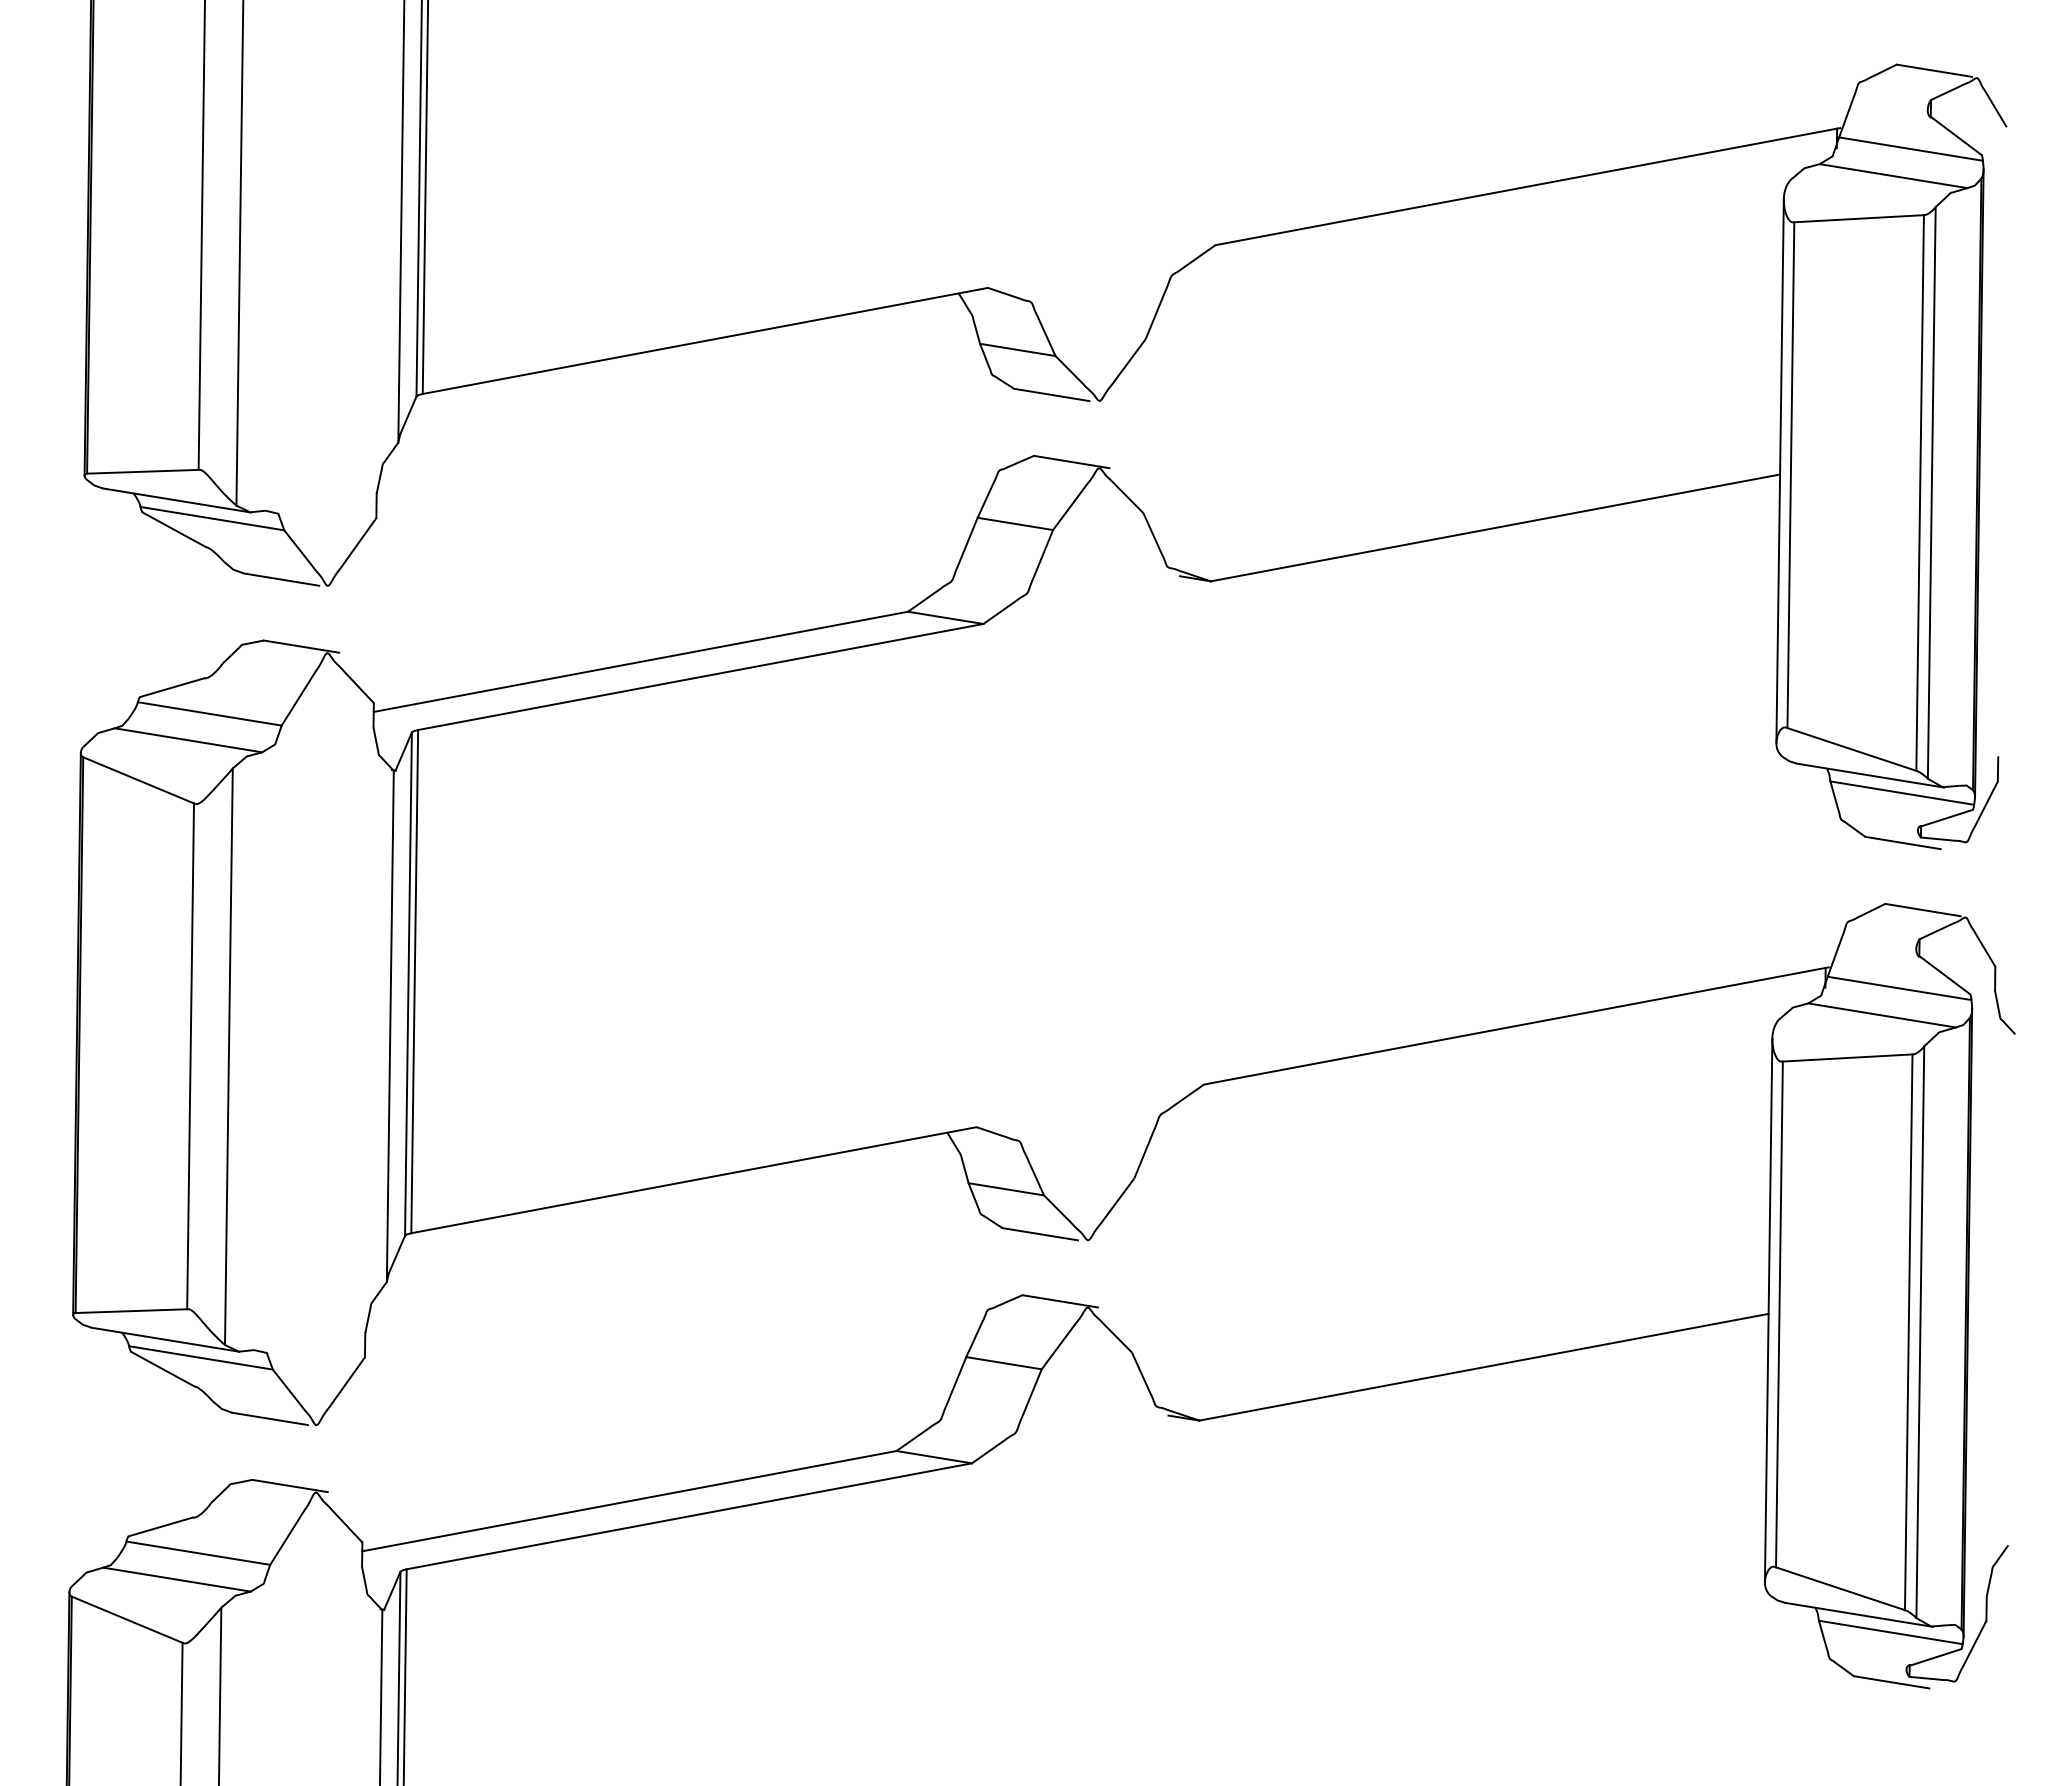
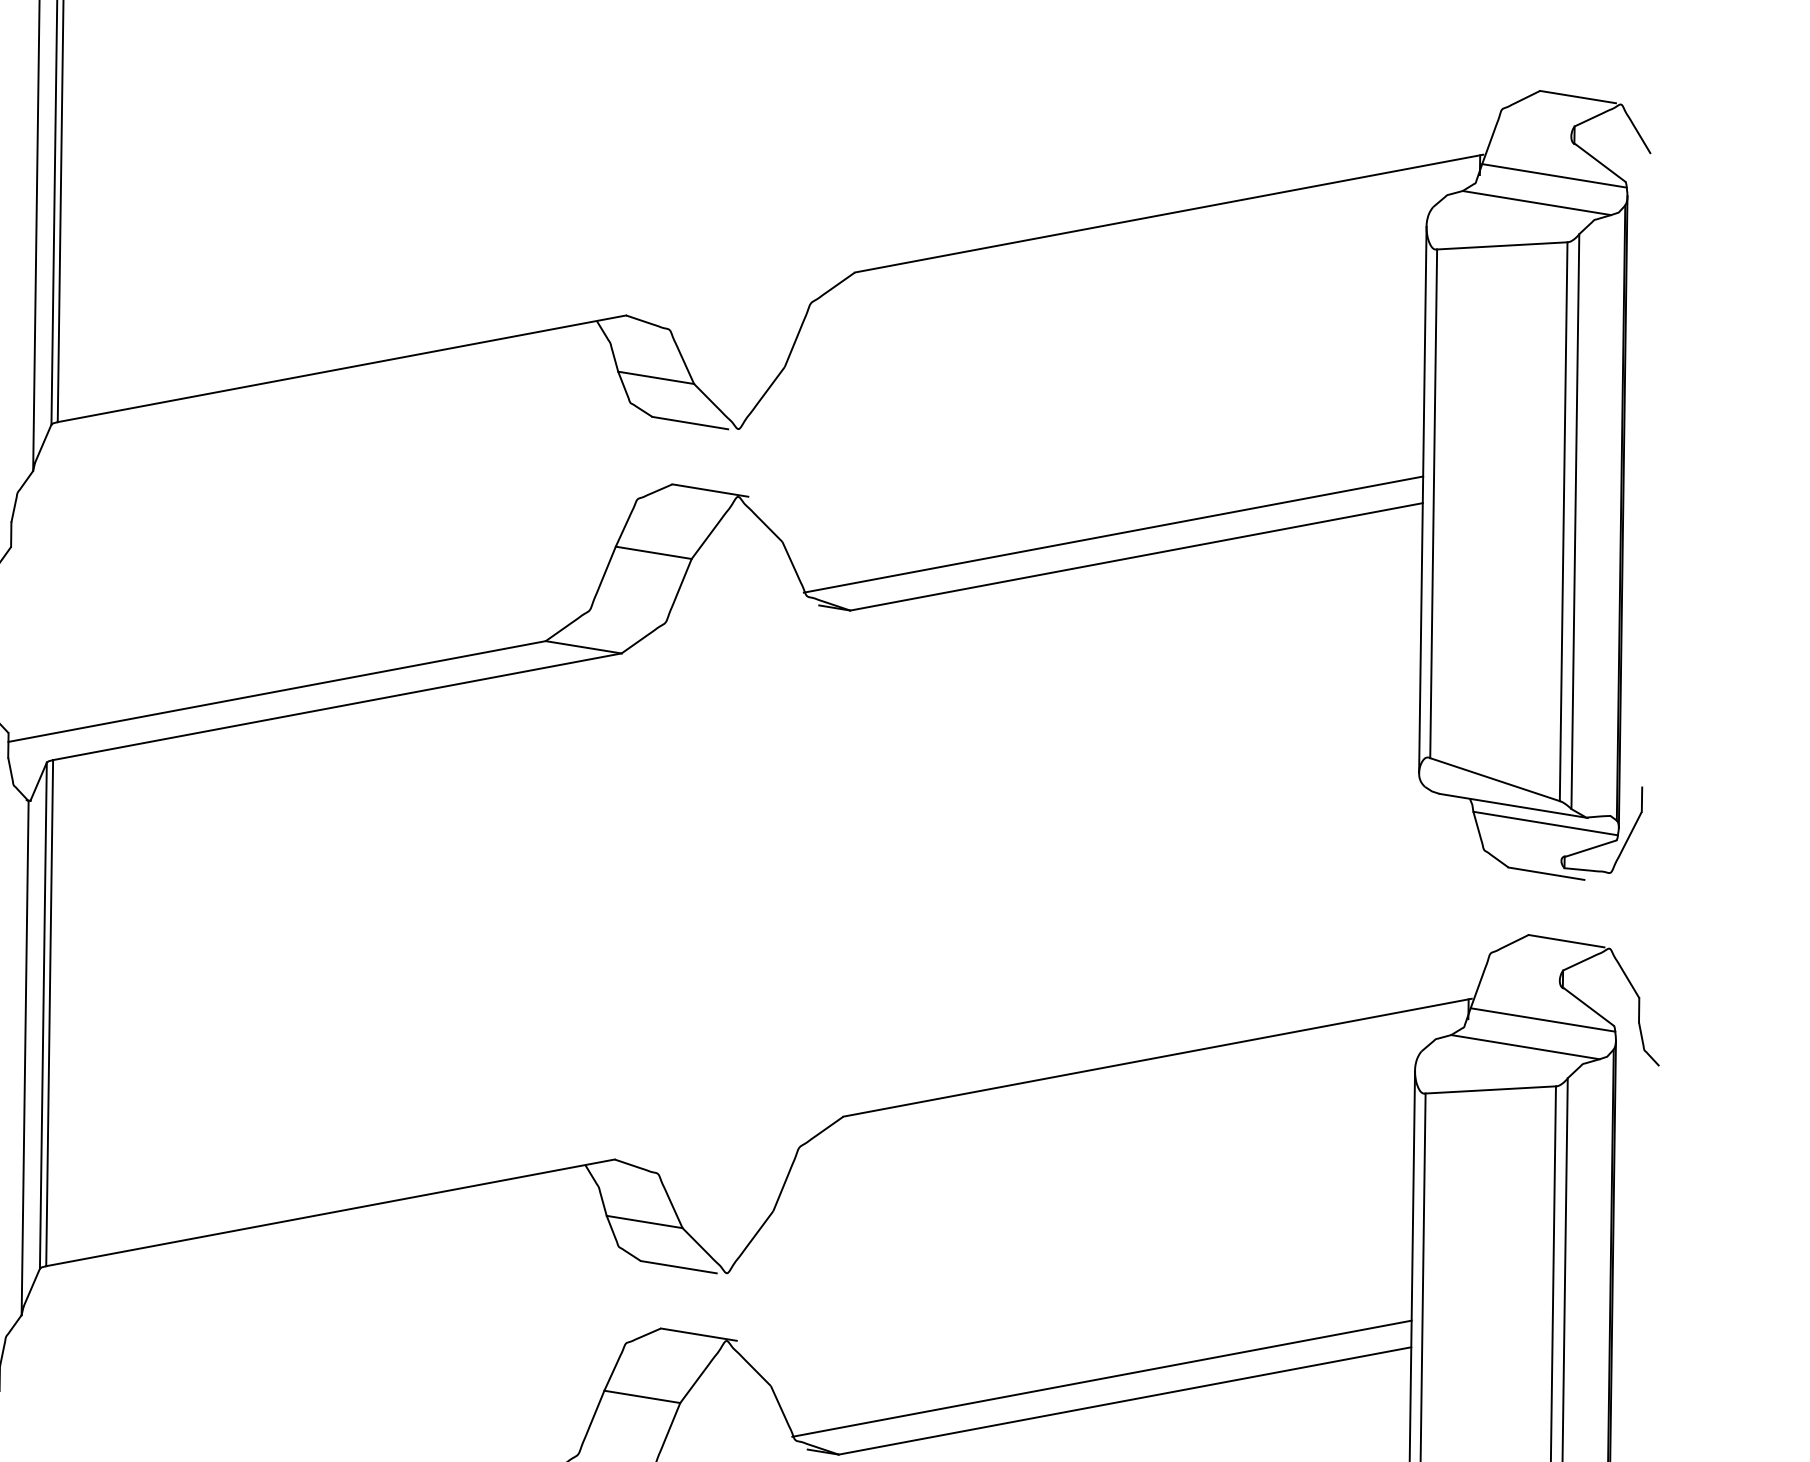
line: (1472, 505) -> (1113, 534), added
line: (1461, 1344) -> (1102, 1378), added

